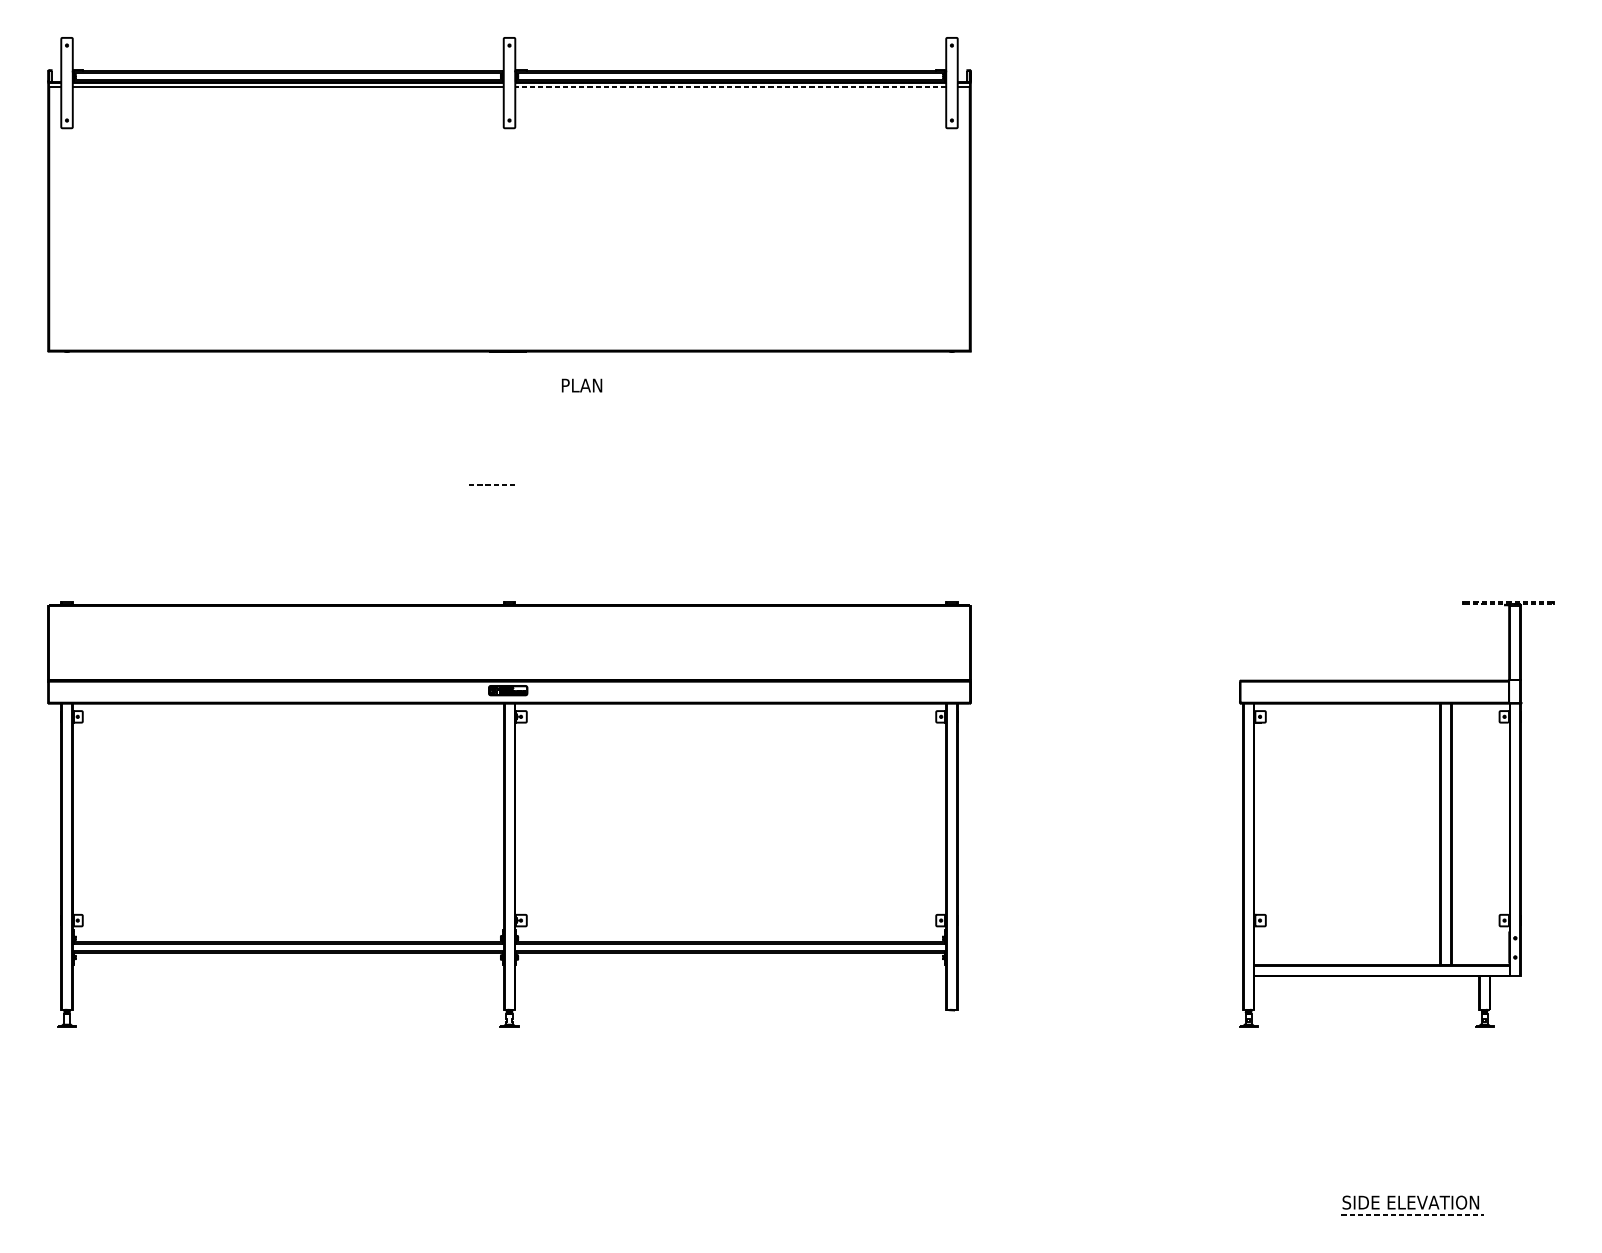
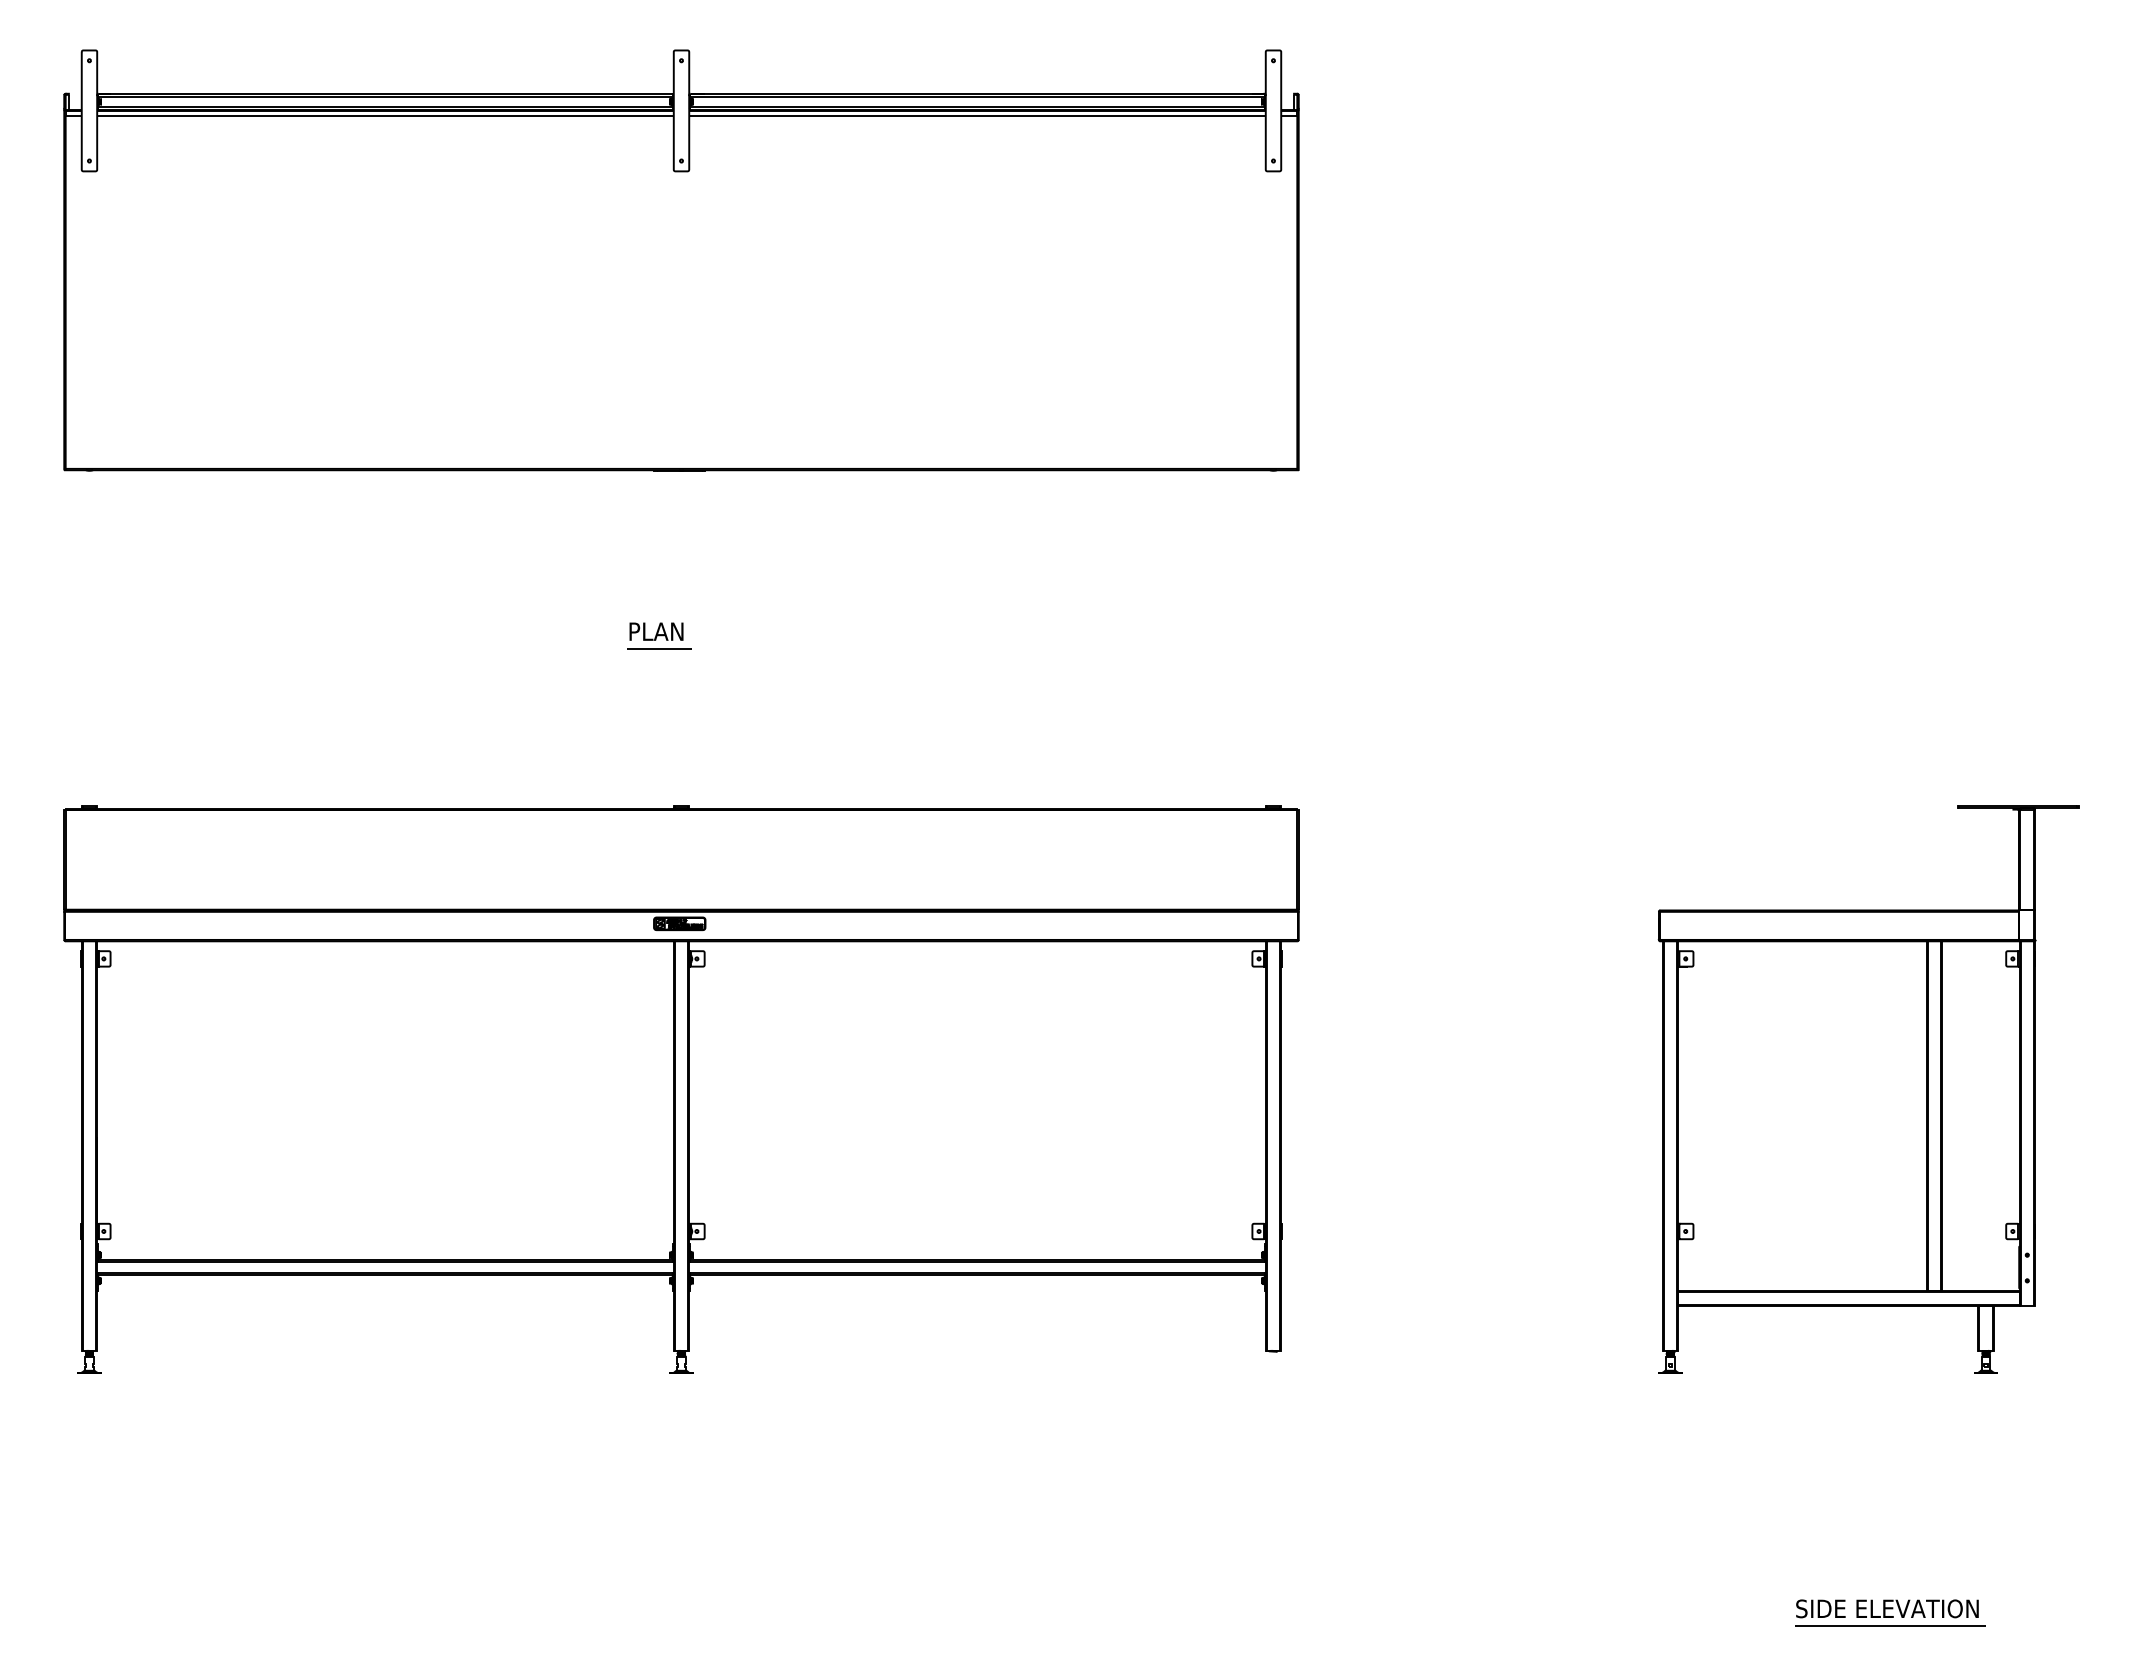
line: (730, 86) -> (977, 115), dashed -> solid
text: (582, 385) -> (656, 631), moved
line: (493, 484) -> (660, 648), dashed -> solid
line: (1464, 603) -> (1959, 807), dashed -> solid
line: (1413, 1215) -> (1890, 1625), dashed -> solid

